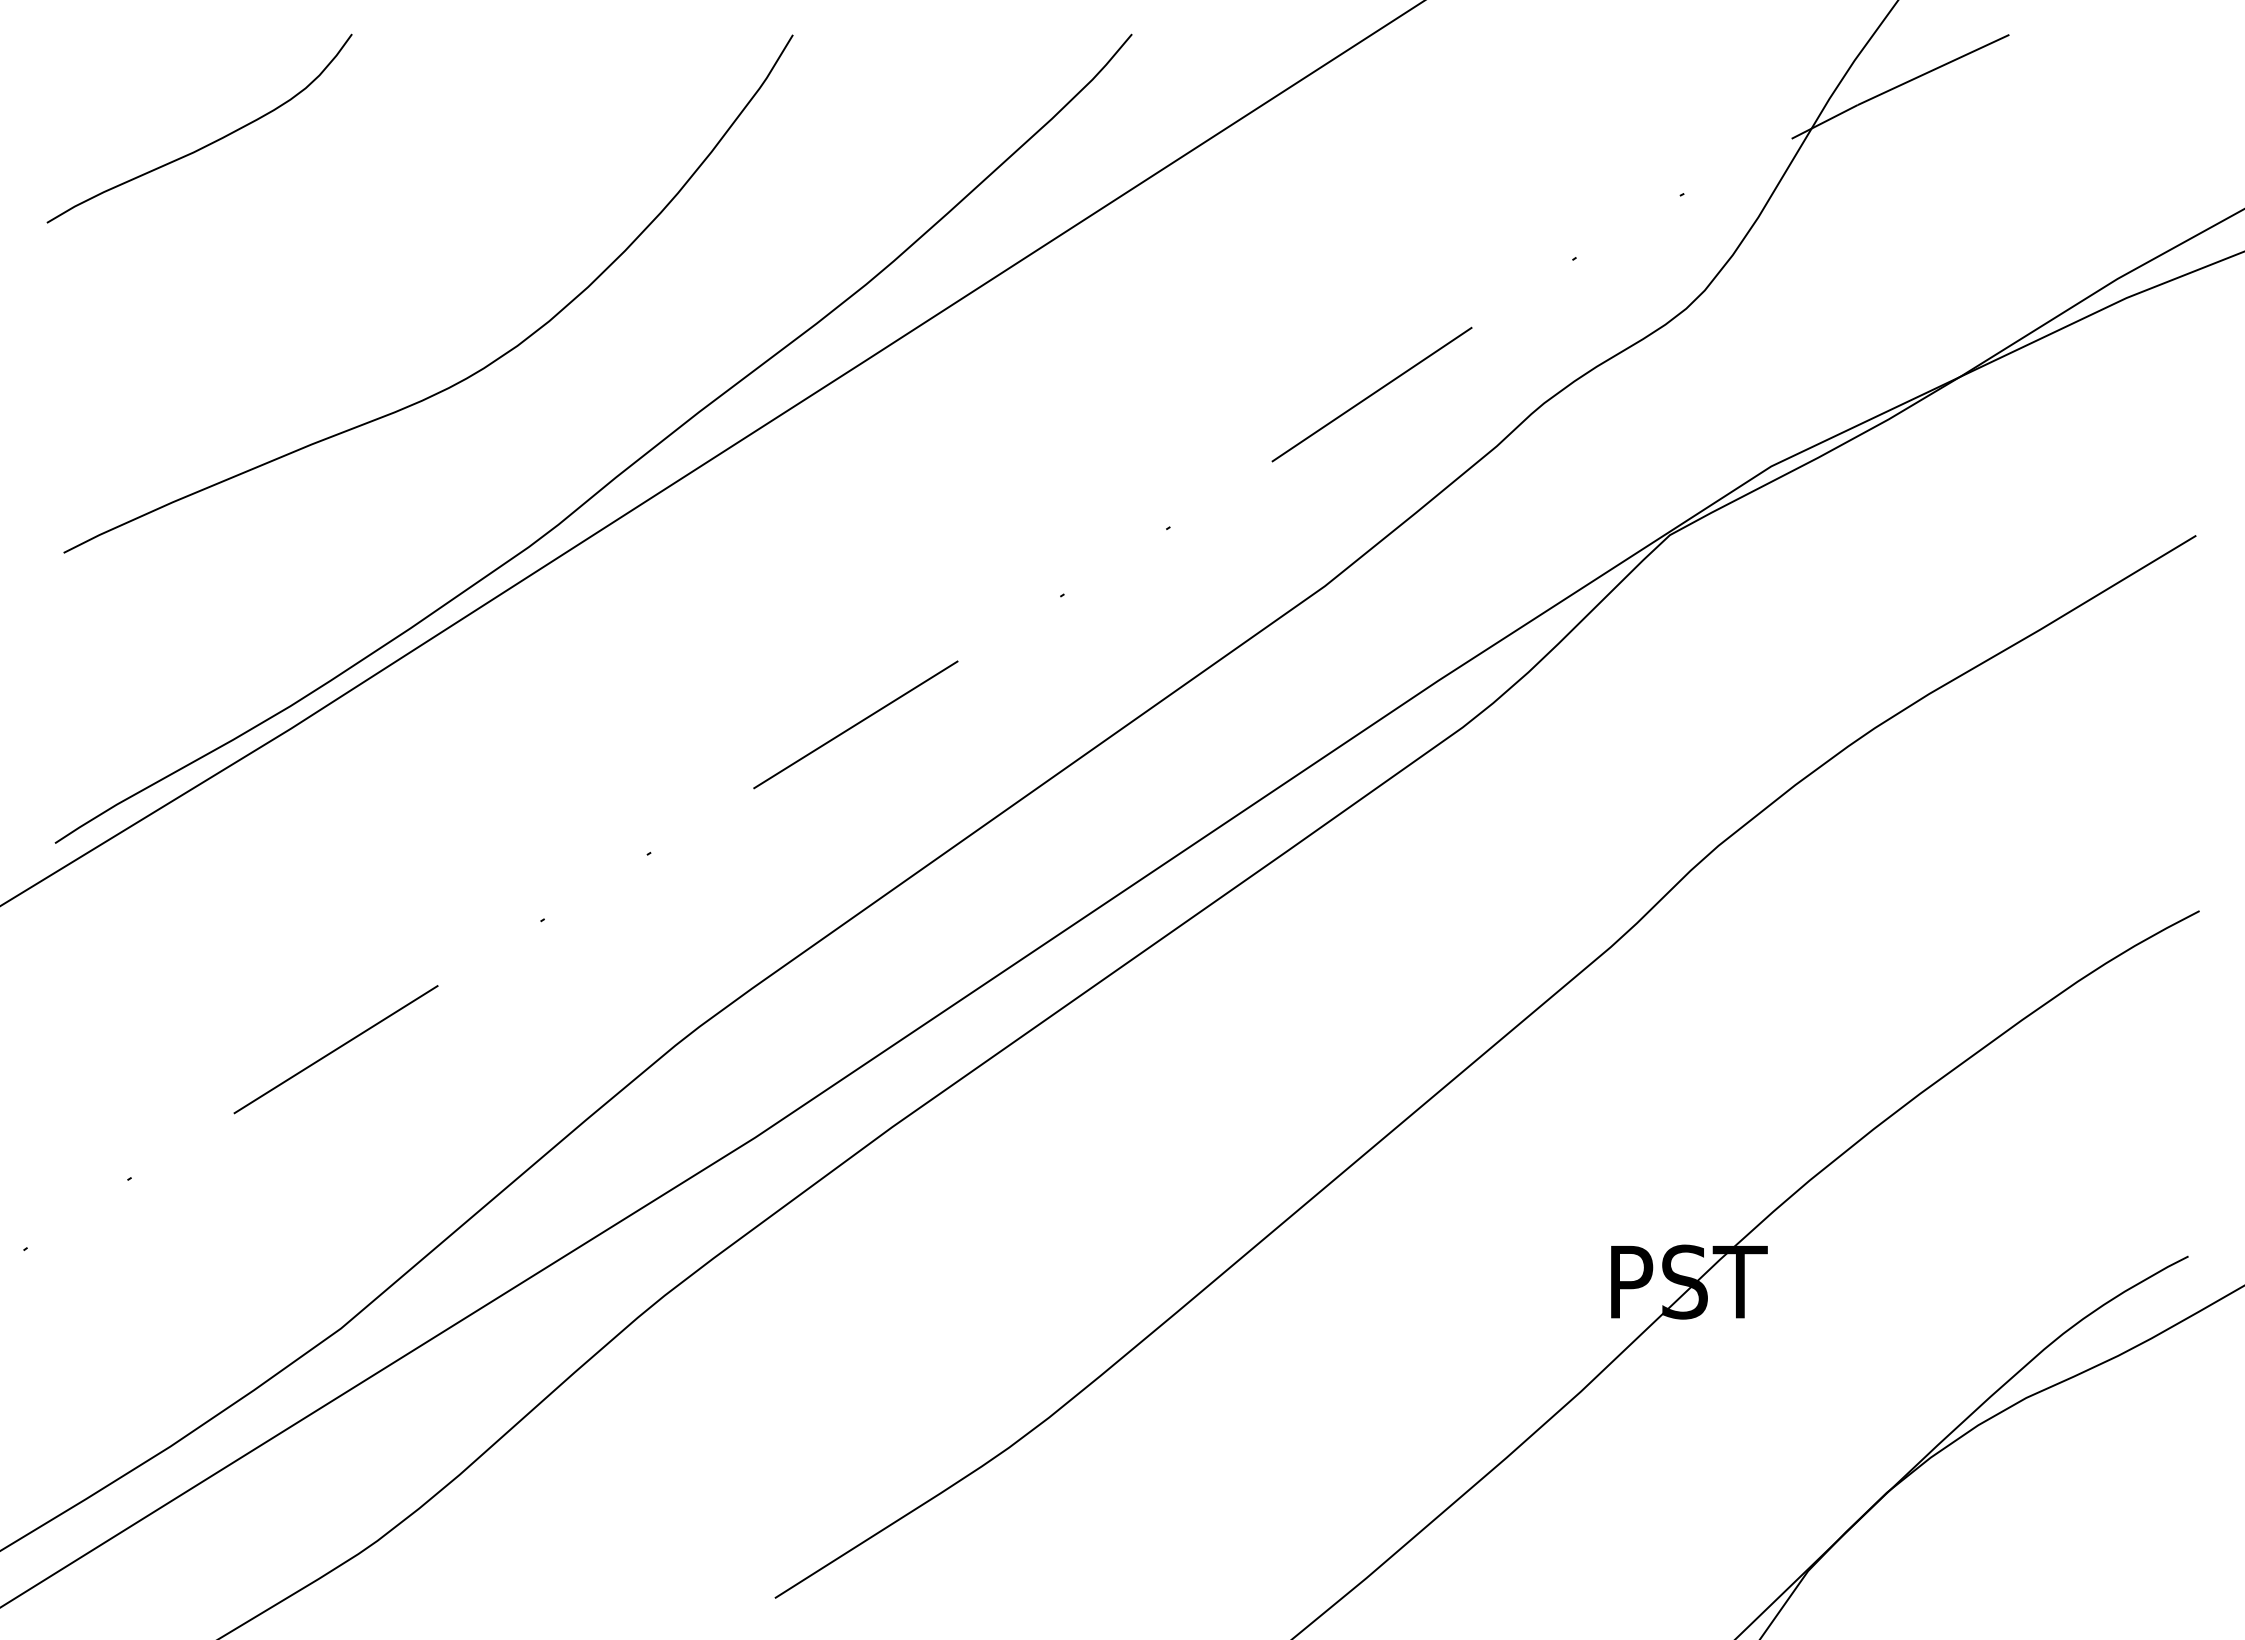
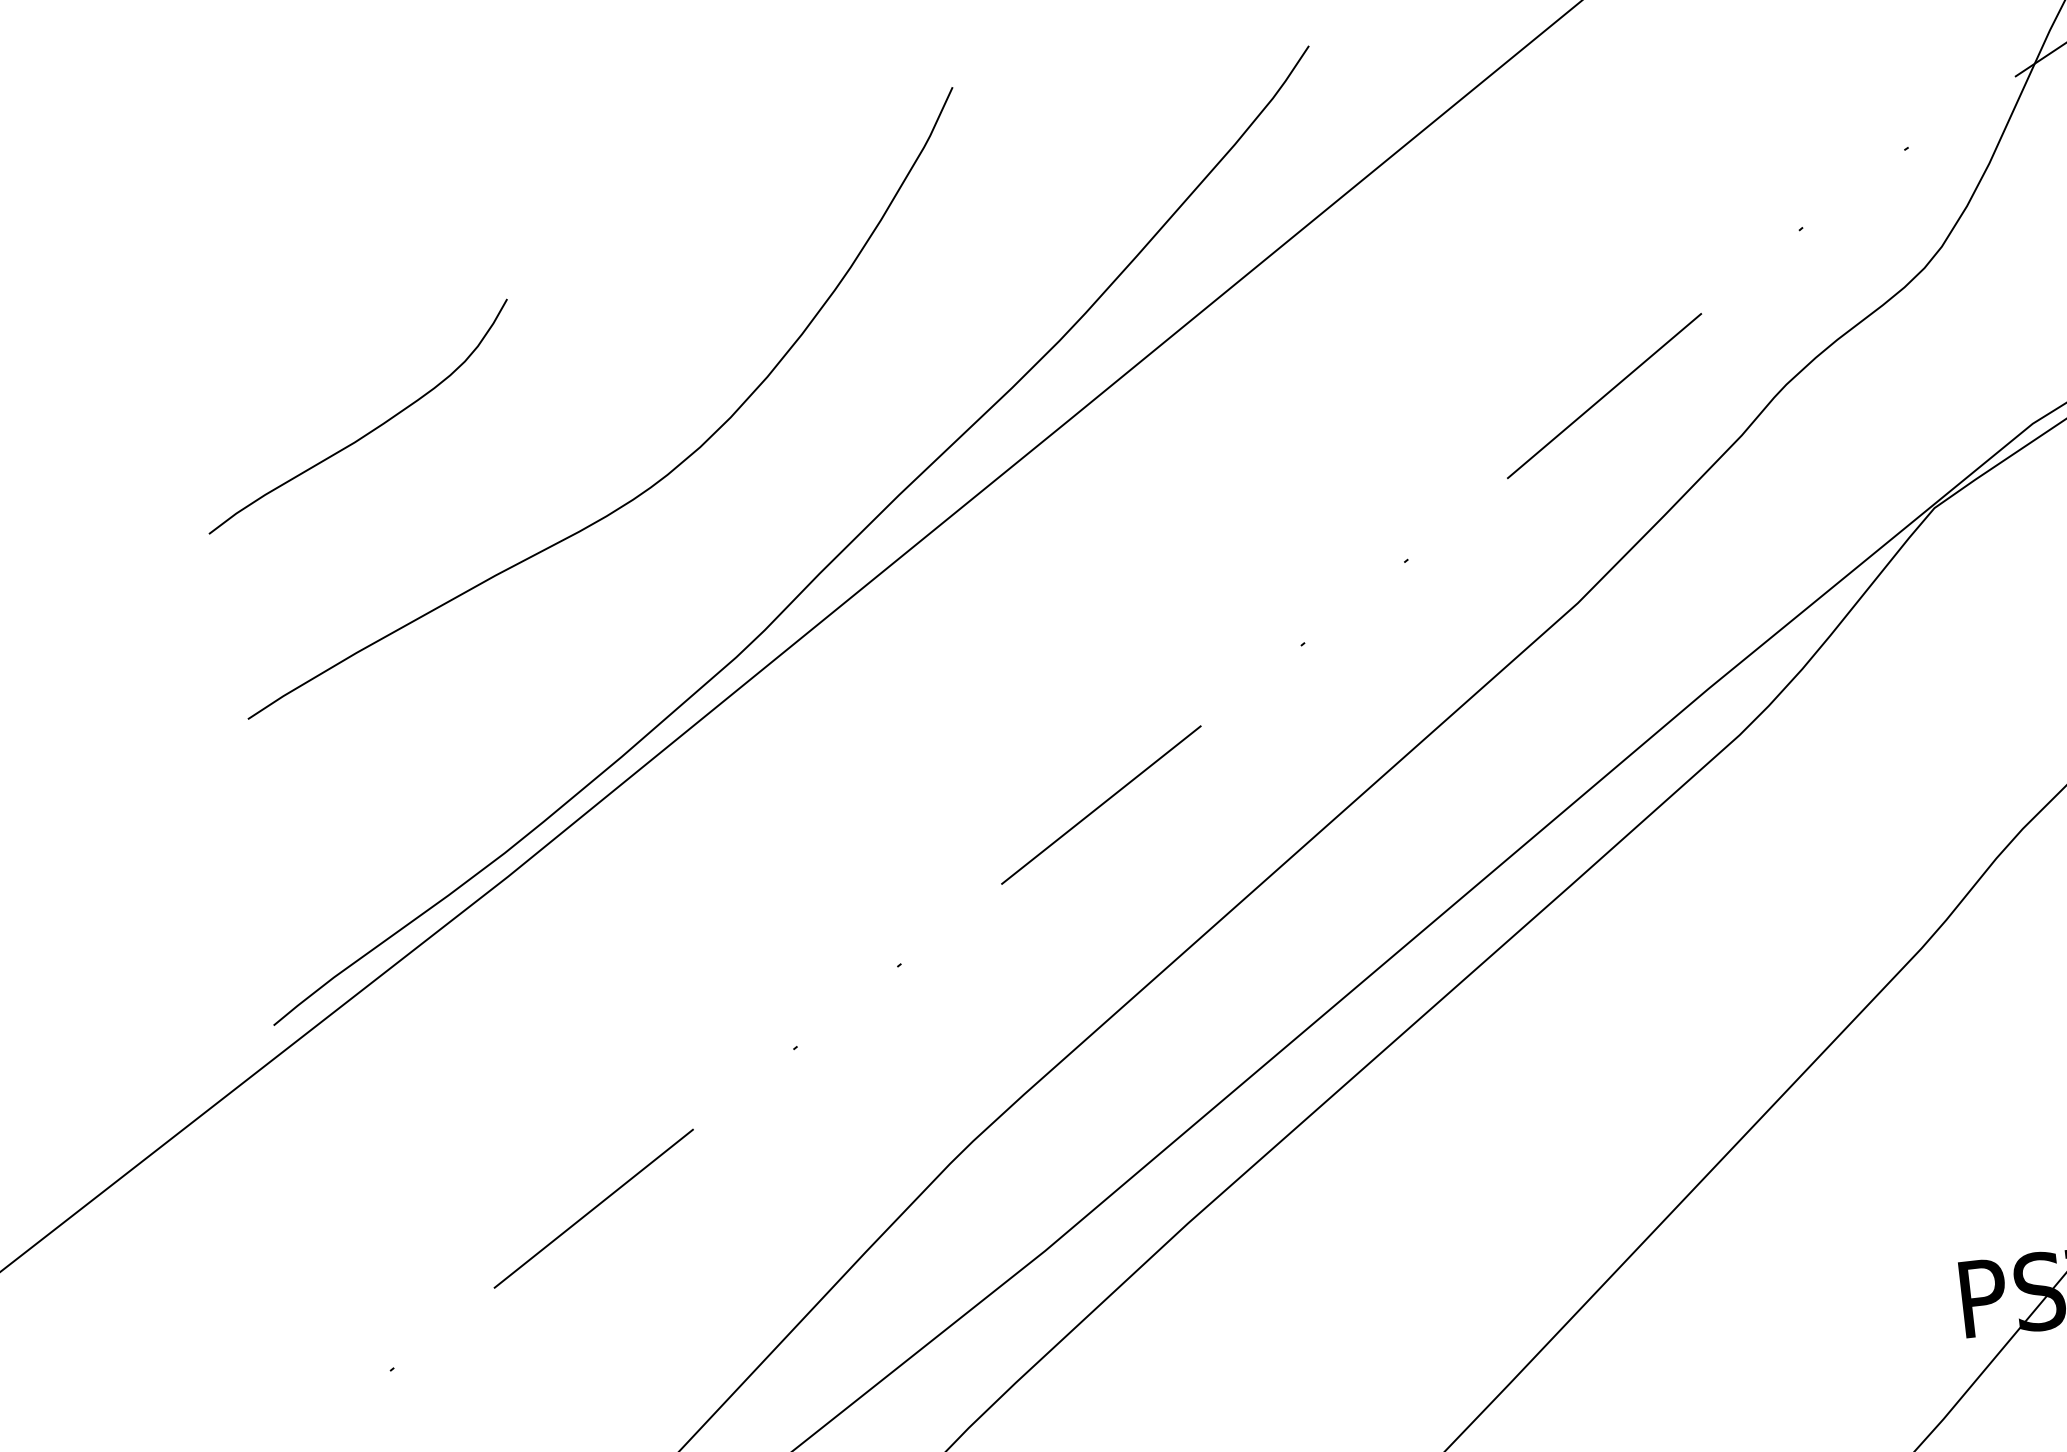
curve: (207, 144) -> (368, 432), moved

